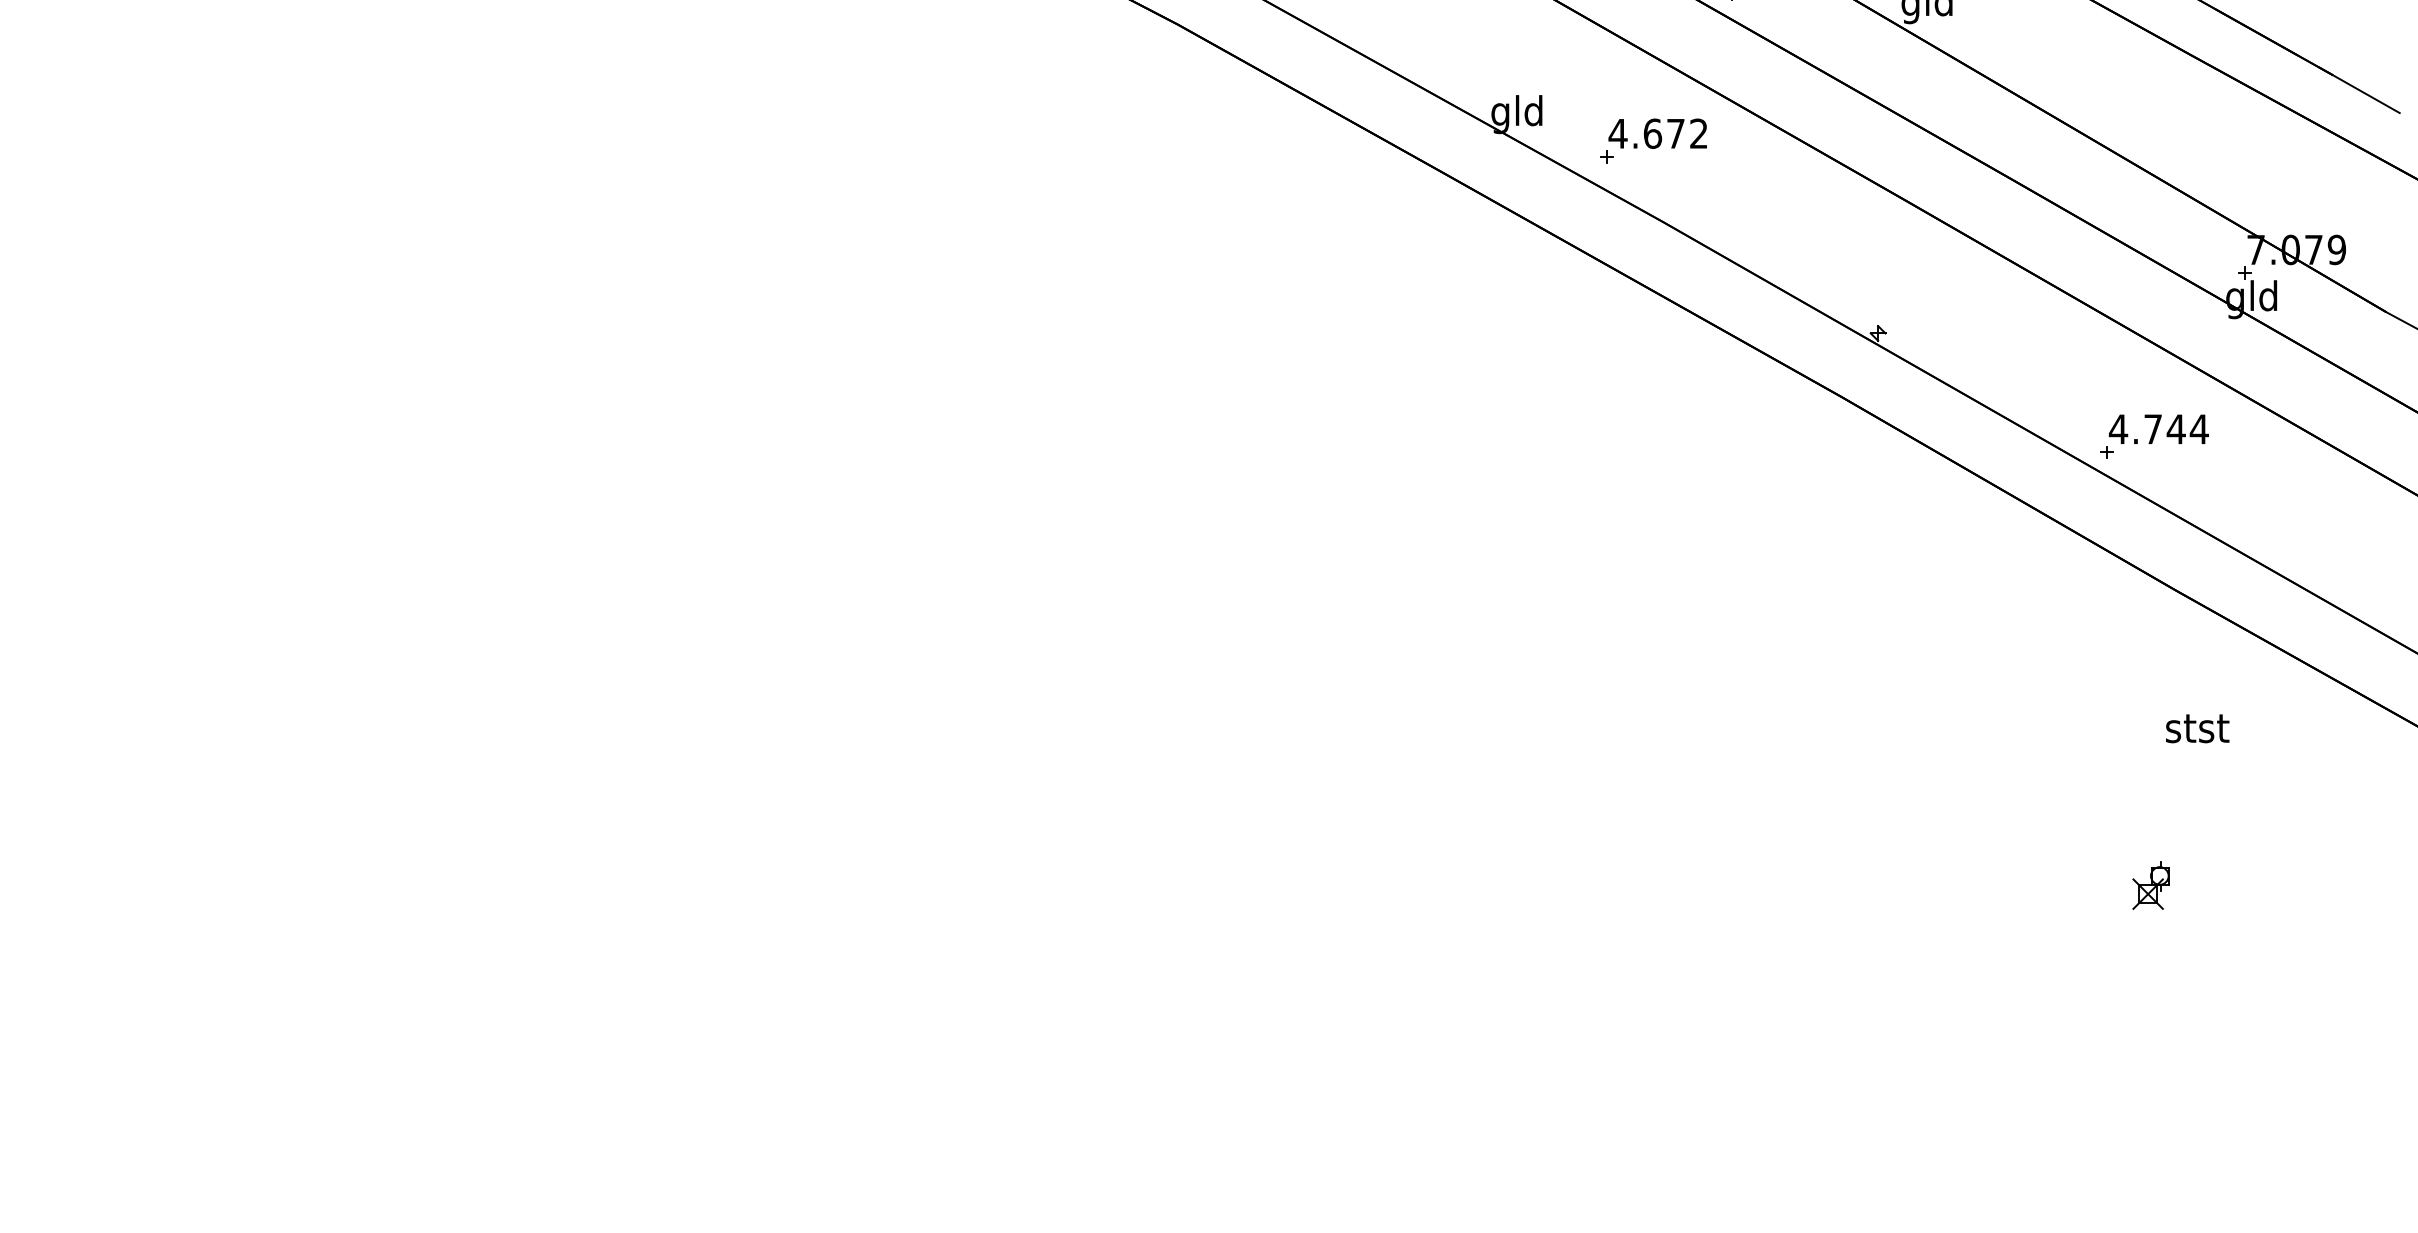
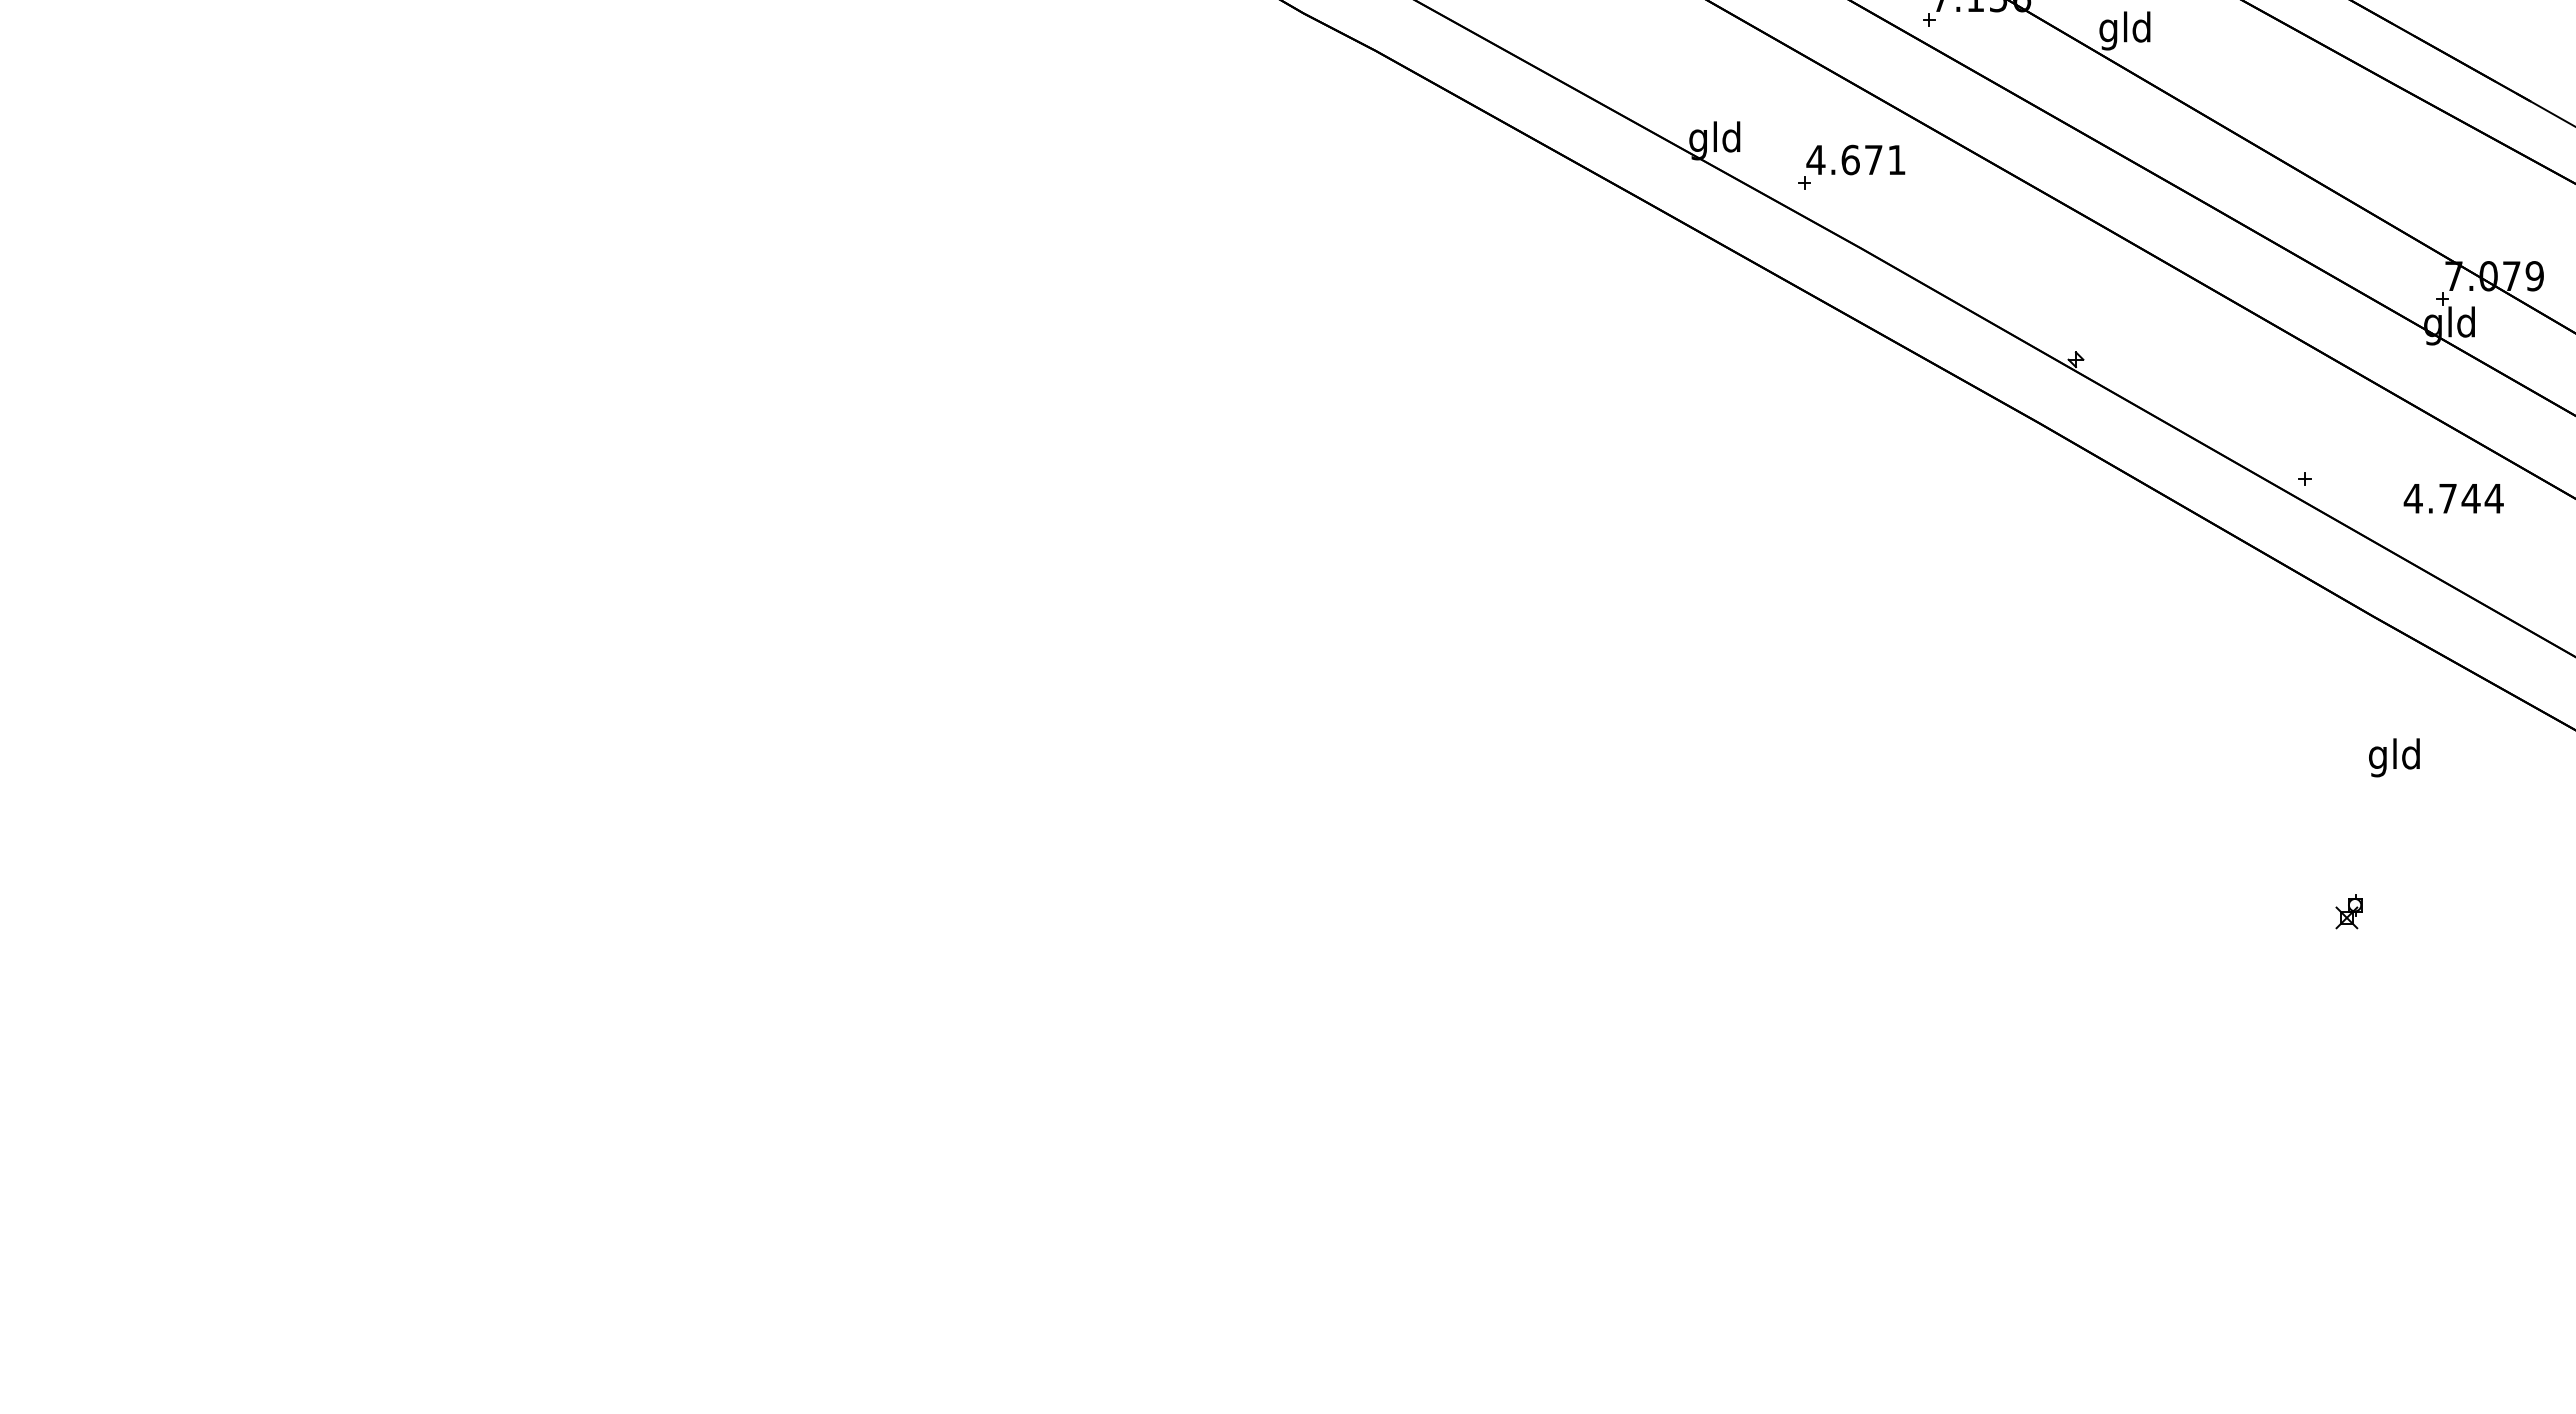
text: (1698, 133) -> (1896, 159), 4.672 -> 4.671
text: (2158, 429) -> (2453, 498), moved
text: (2197, 731) -> (2395, 757), stst -> gld
part: (2150, 885) -> (2348, 911), size x0.7

